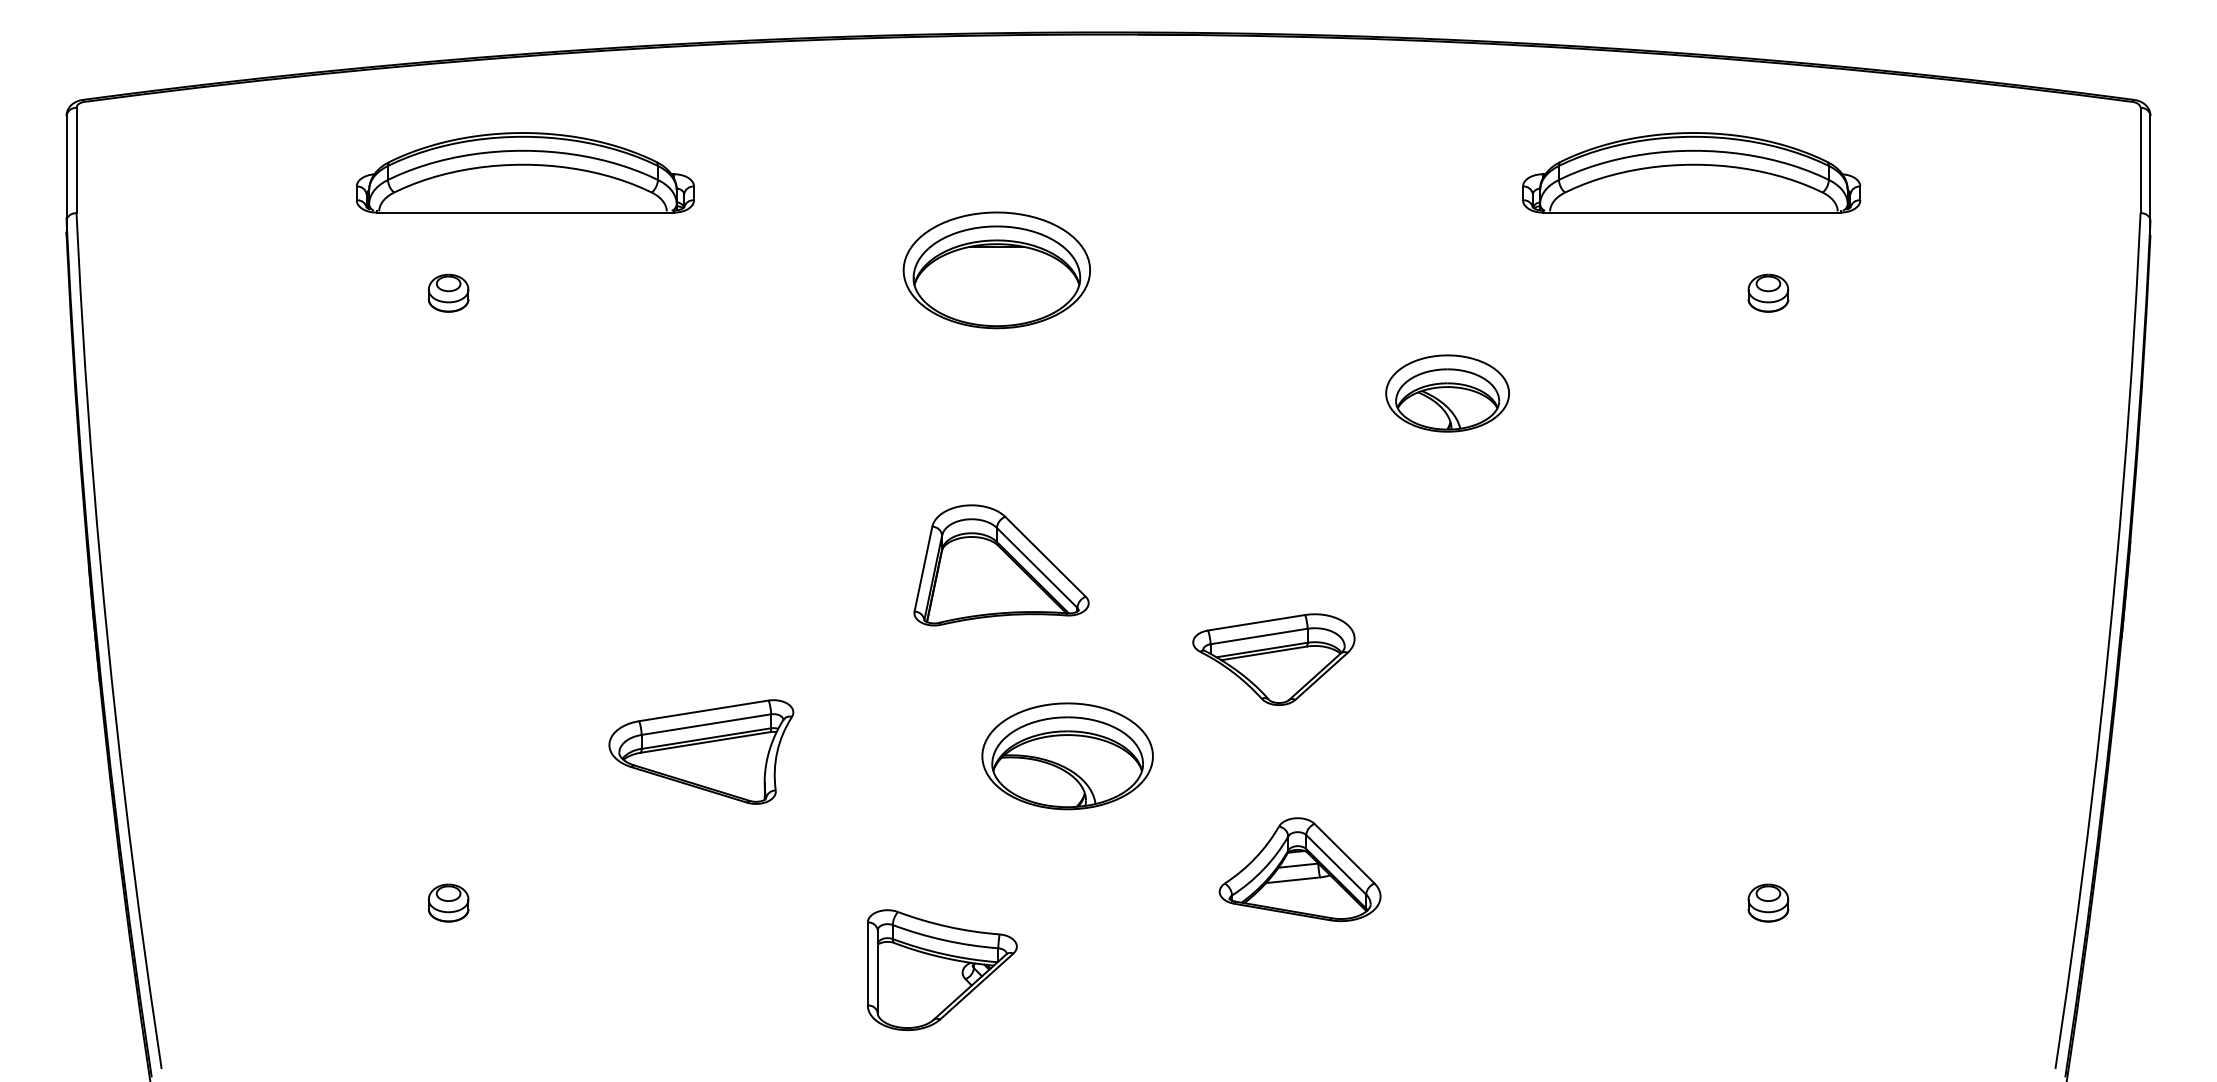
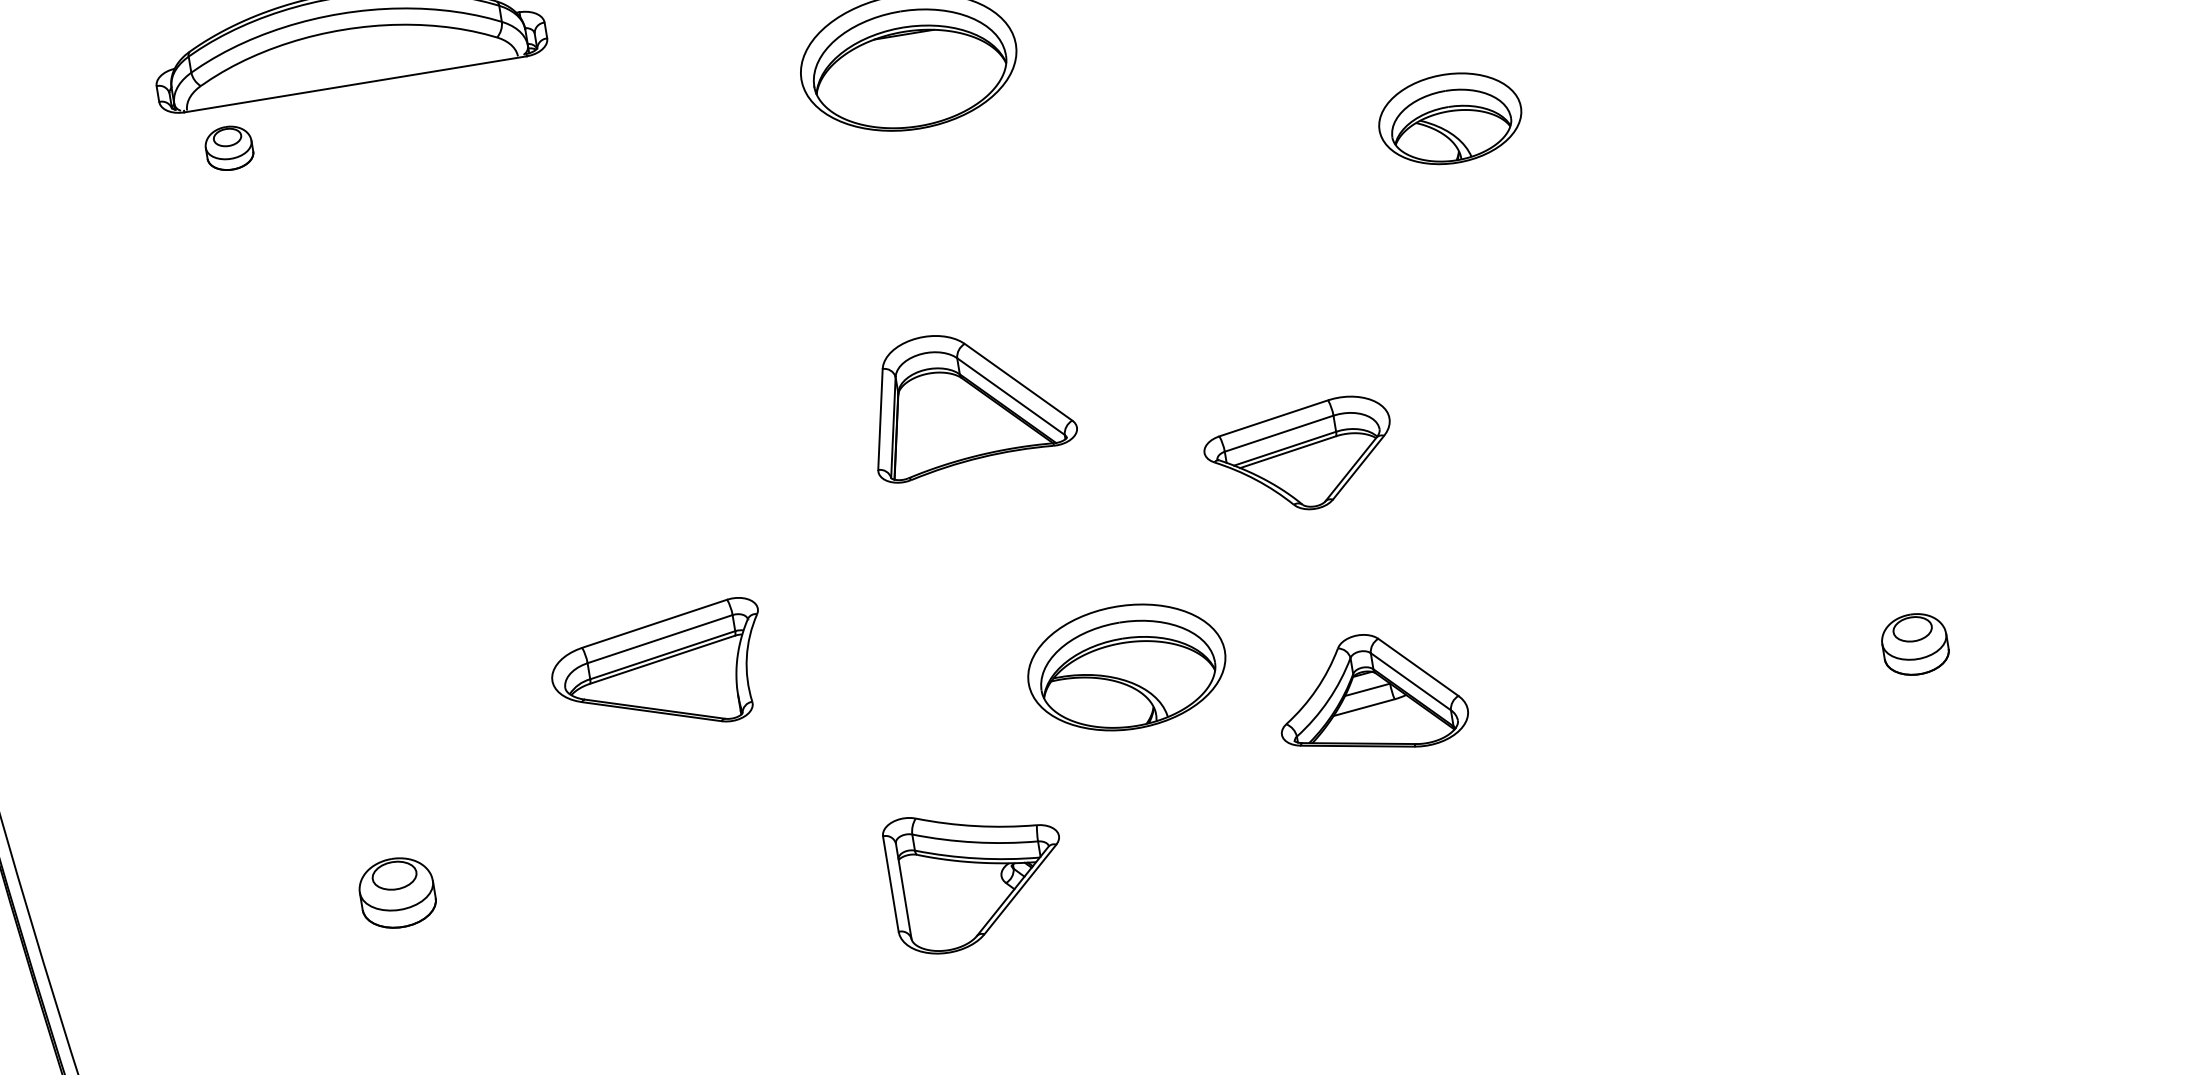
part: (448, 292) -> (229, 147), moved
part: (1067, 756) -> (1126, 667), moved
part: (448, 902) -> (397, 892), size x1.6
part: (1768, 902) -> (1915, 643), size x1.4

